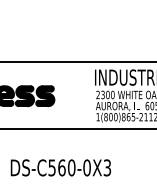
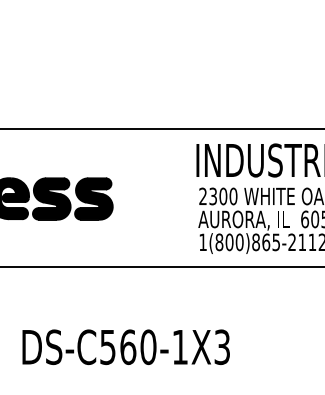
text: (86, 167) -> (179, 346), DS-C560-0X3 -> DS-C560-1X3

